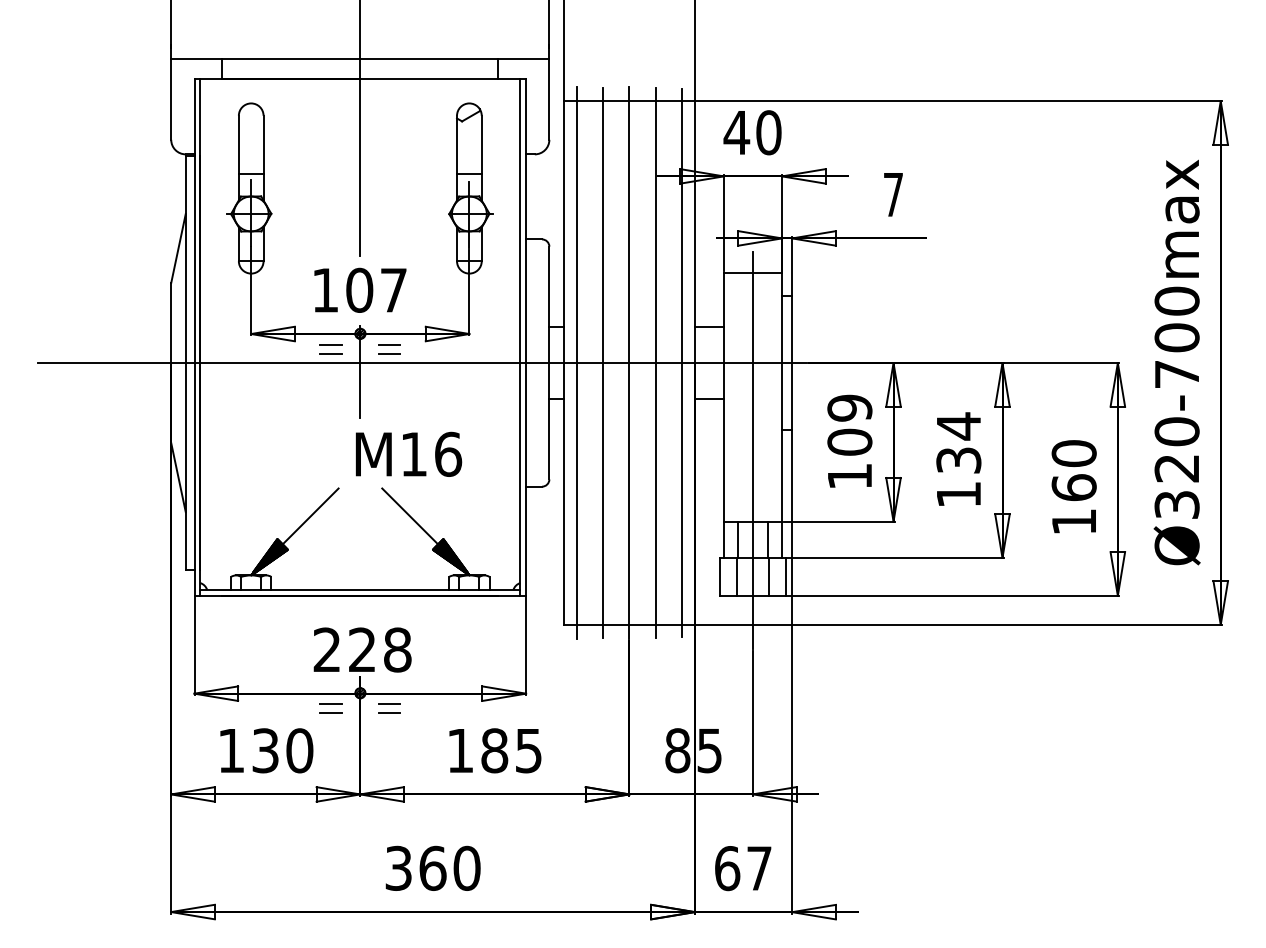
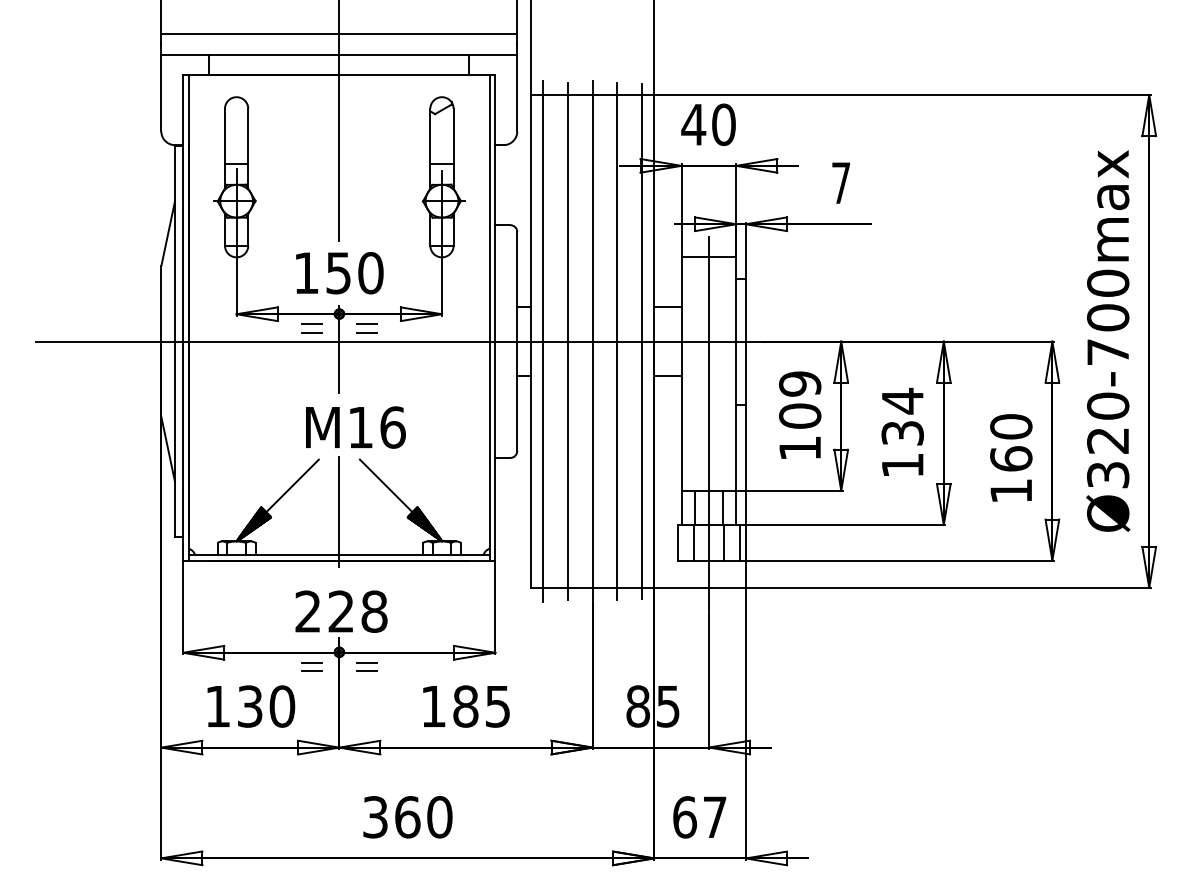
line: (360, 36) -> (339, 34), added
text: (376, 289) -> (354, 272), 107 -> 150
text: (408, 453) -> (355, 426), moved
line: (360, 543) -> (339, 511), added

